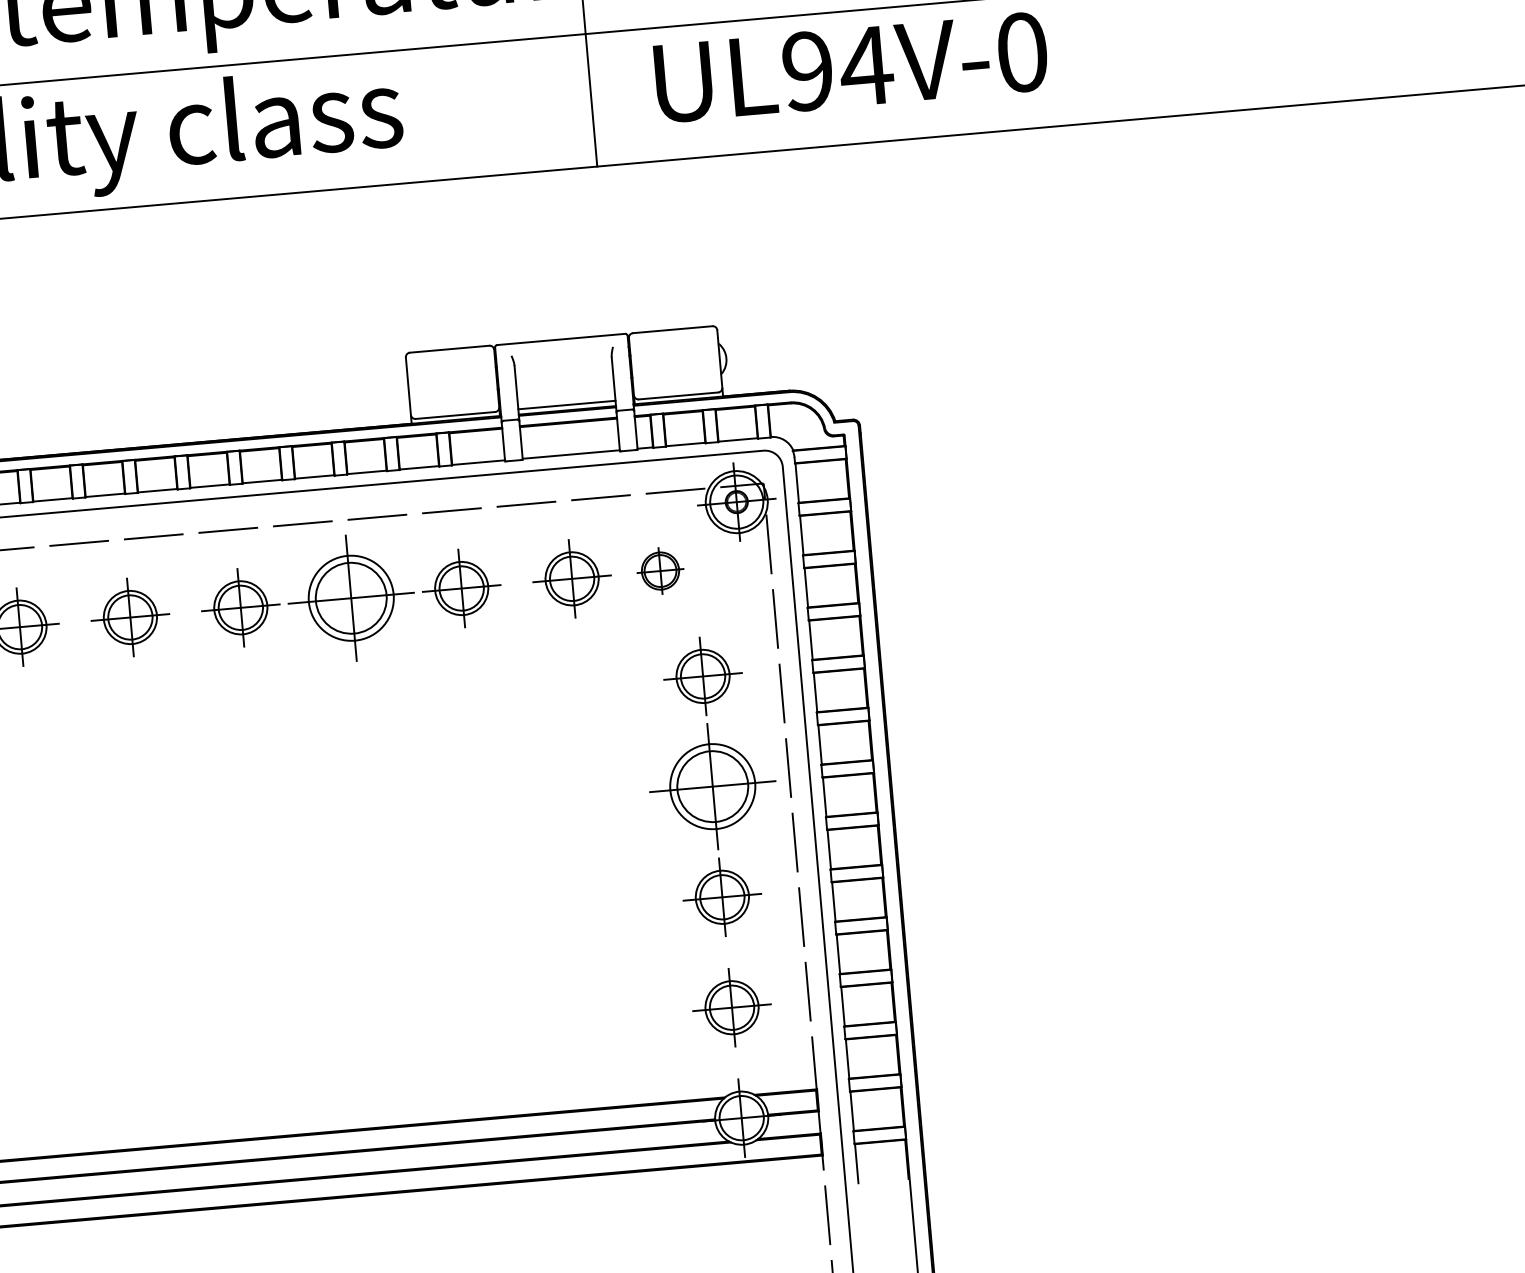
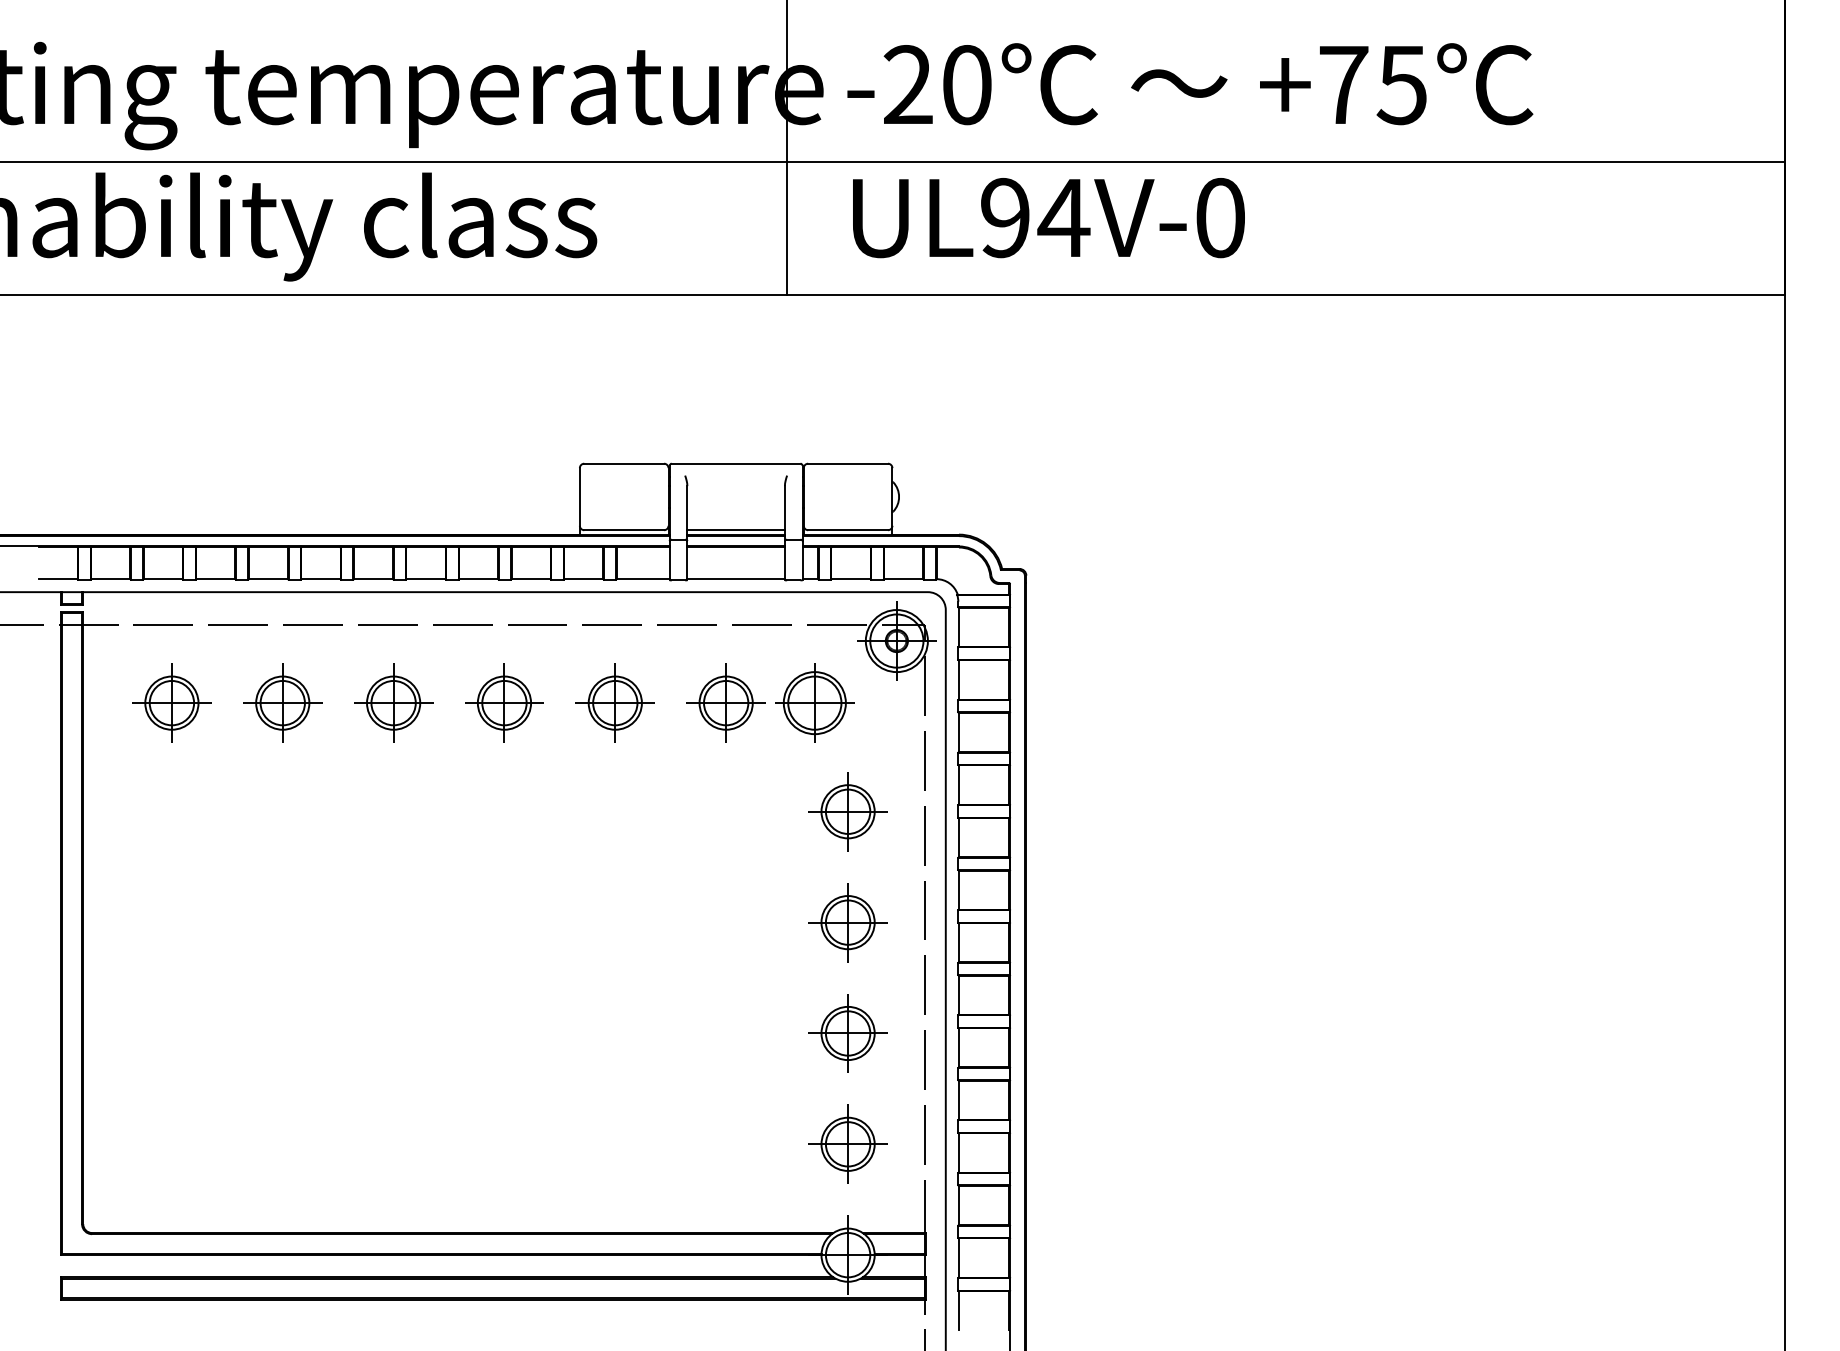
part: (660, 570) -> (814, 702), size x1.67
part: (351, 597) -> (504, 702), size x0.62
part: (712, 786) -> (847, 922), size x0.62

